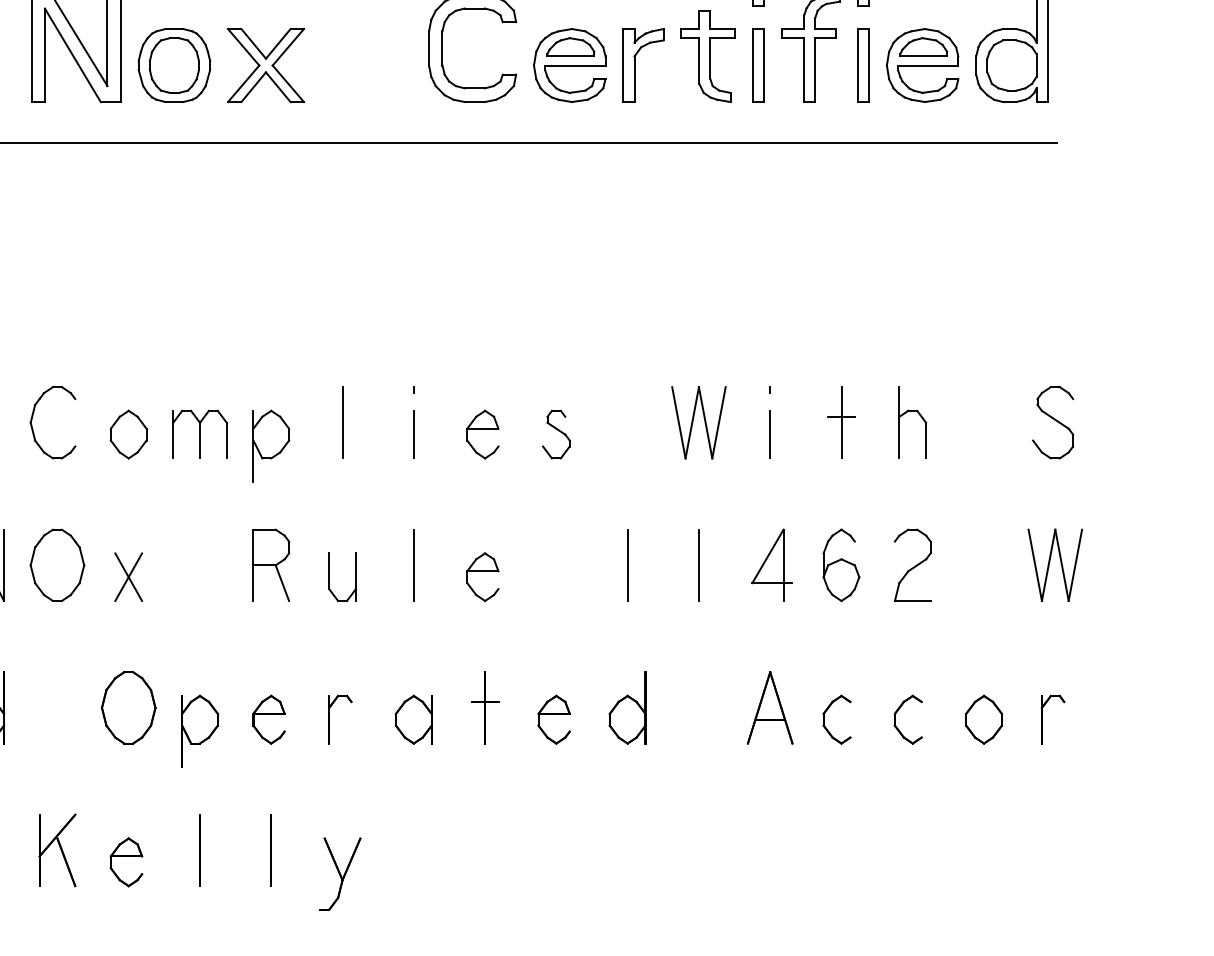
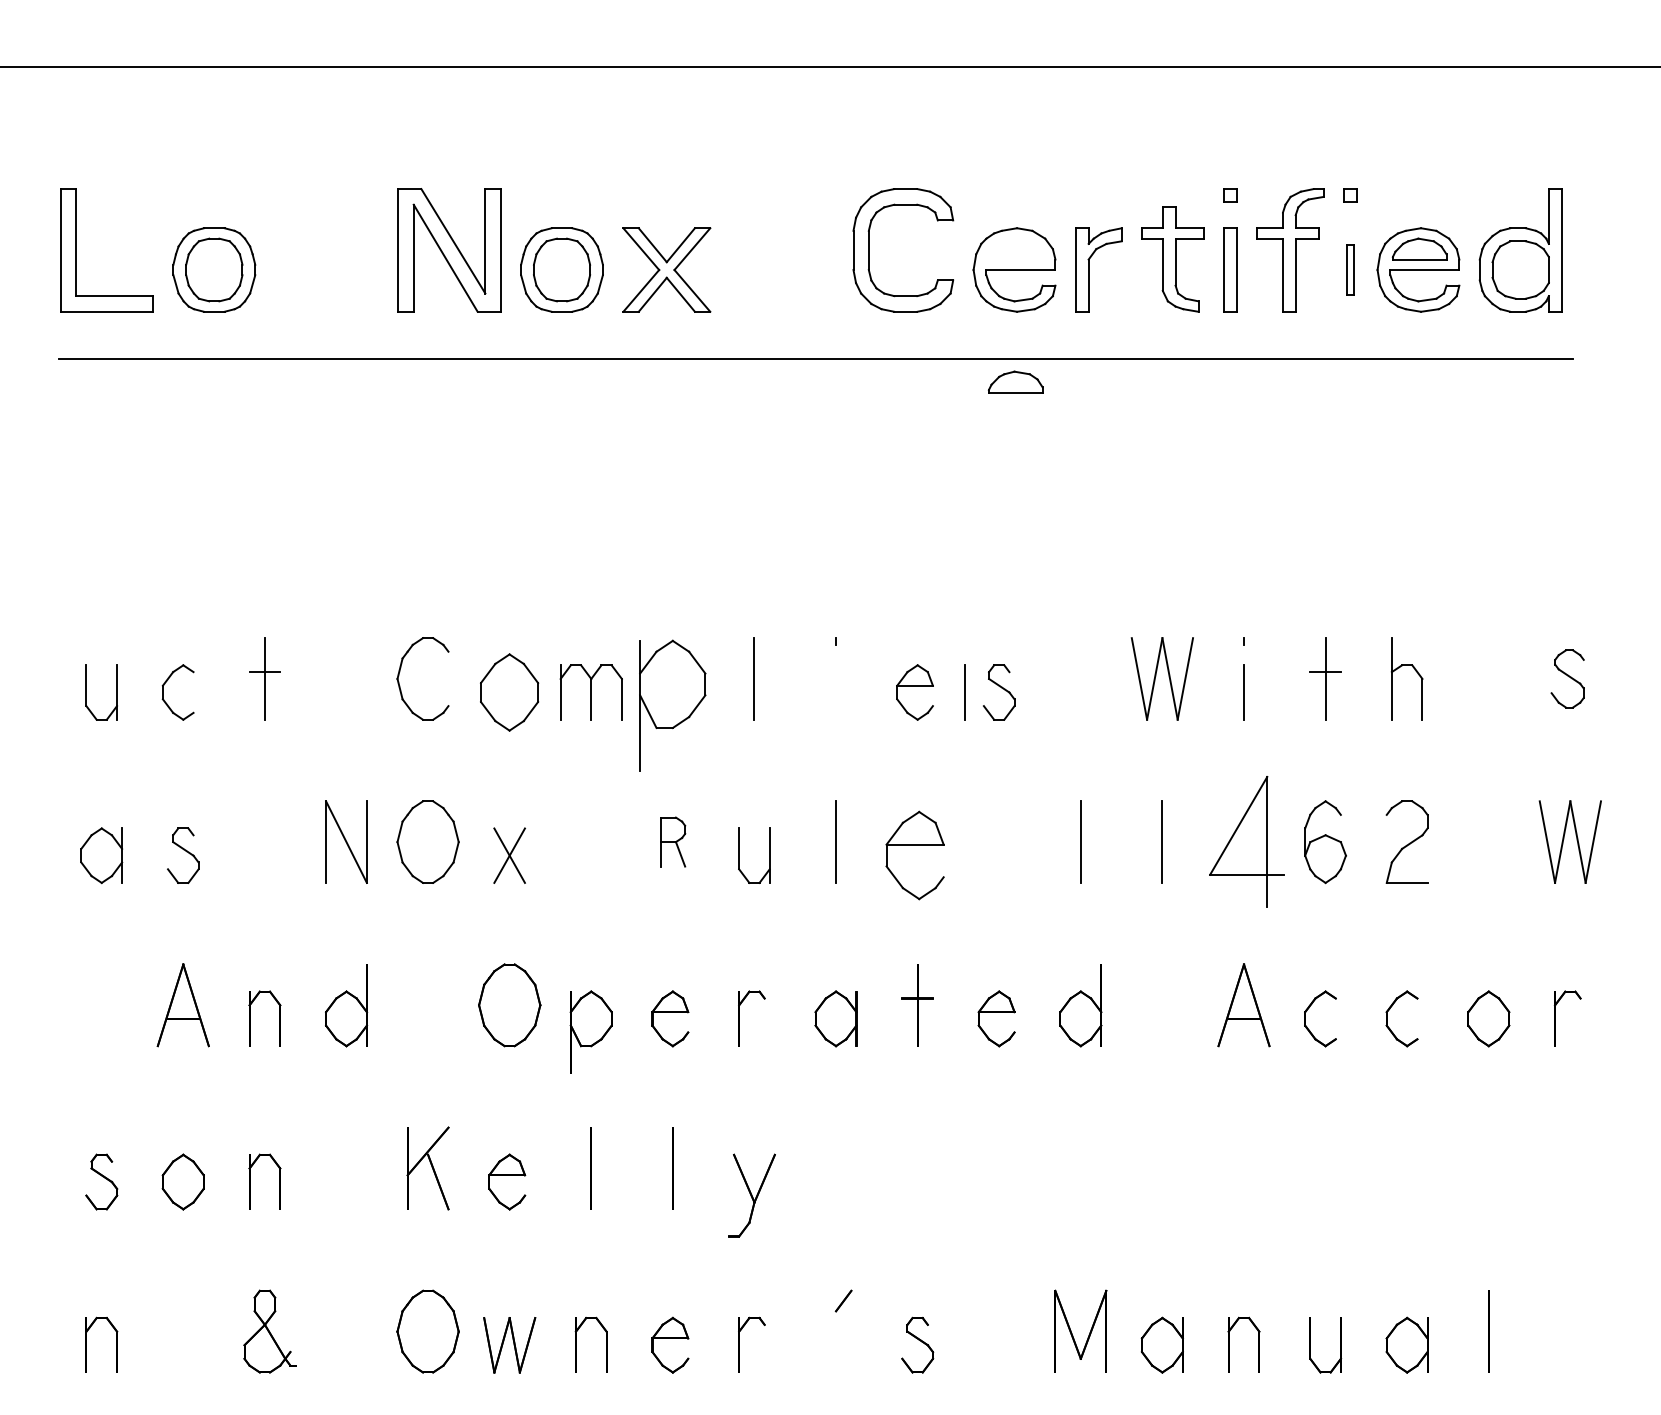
part: (570, 46) -> (1015, 381), moved
part: (863, 65) -> (1350, 269), size x0.6
part: (1052, 422) -> (1567, 678), size x0.7
part: (128, 434) -> (509, 692), size x1.4
line: (413, 434) -> (964, 692), moved
part: (270, 445) -> (672, 705), size x1.6
part: (270, 564) -> (672, 841), size x0.6
part: (771, 564) -> (1245, 841), size x1.6
part: (482, 577) -> (914, 855), size x1.6

